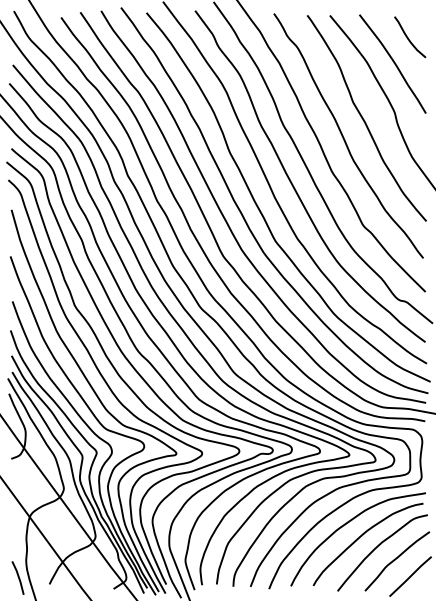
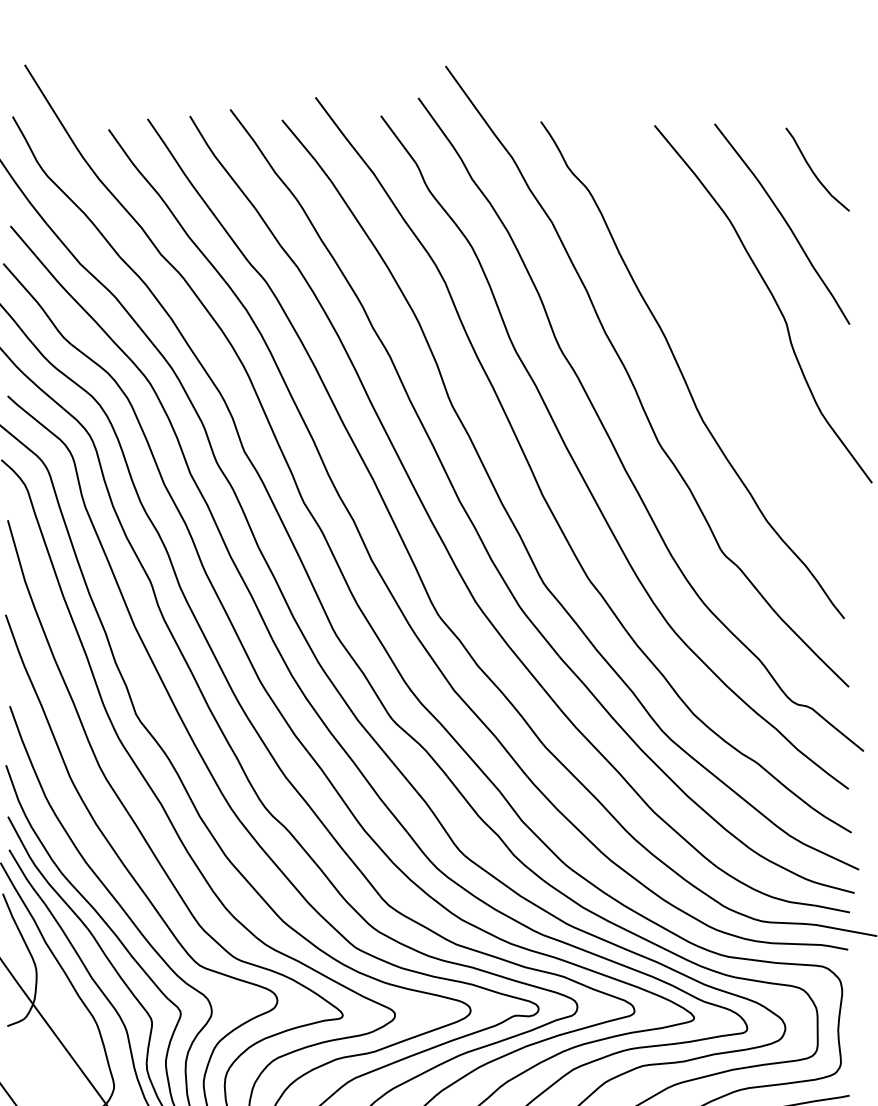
curve: (364, 119) -> (724, 336), removed

